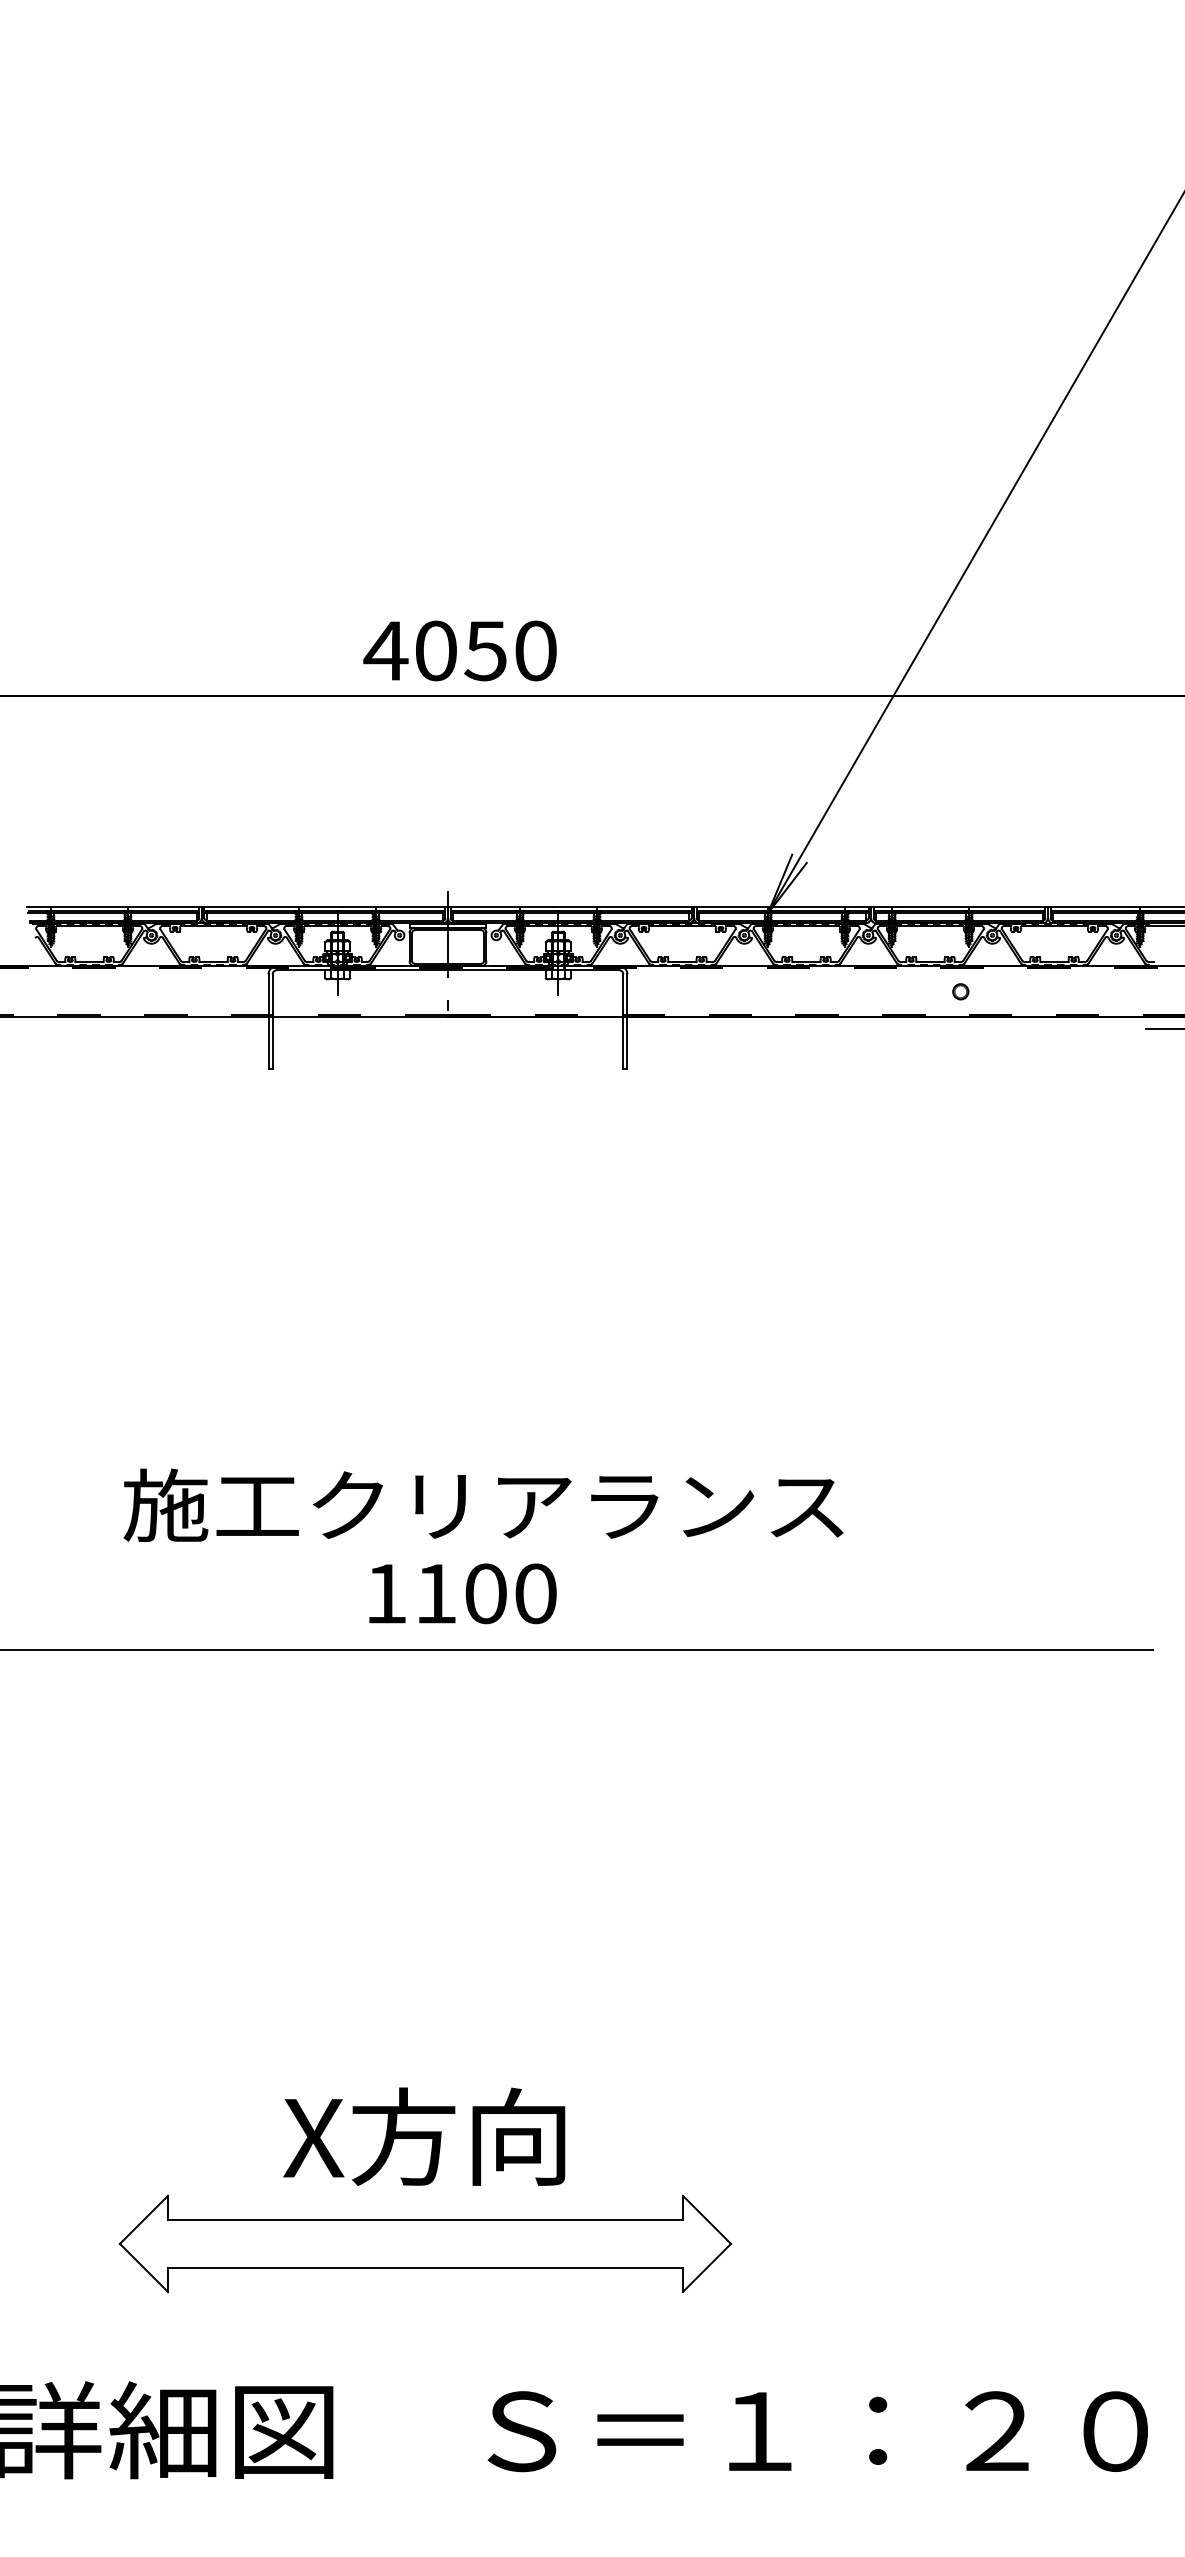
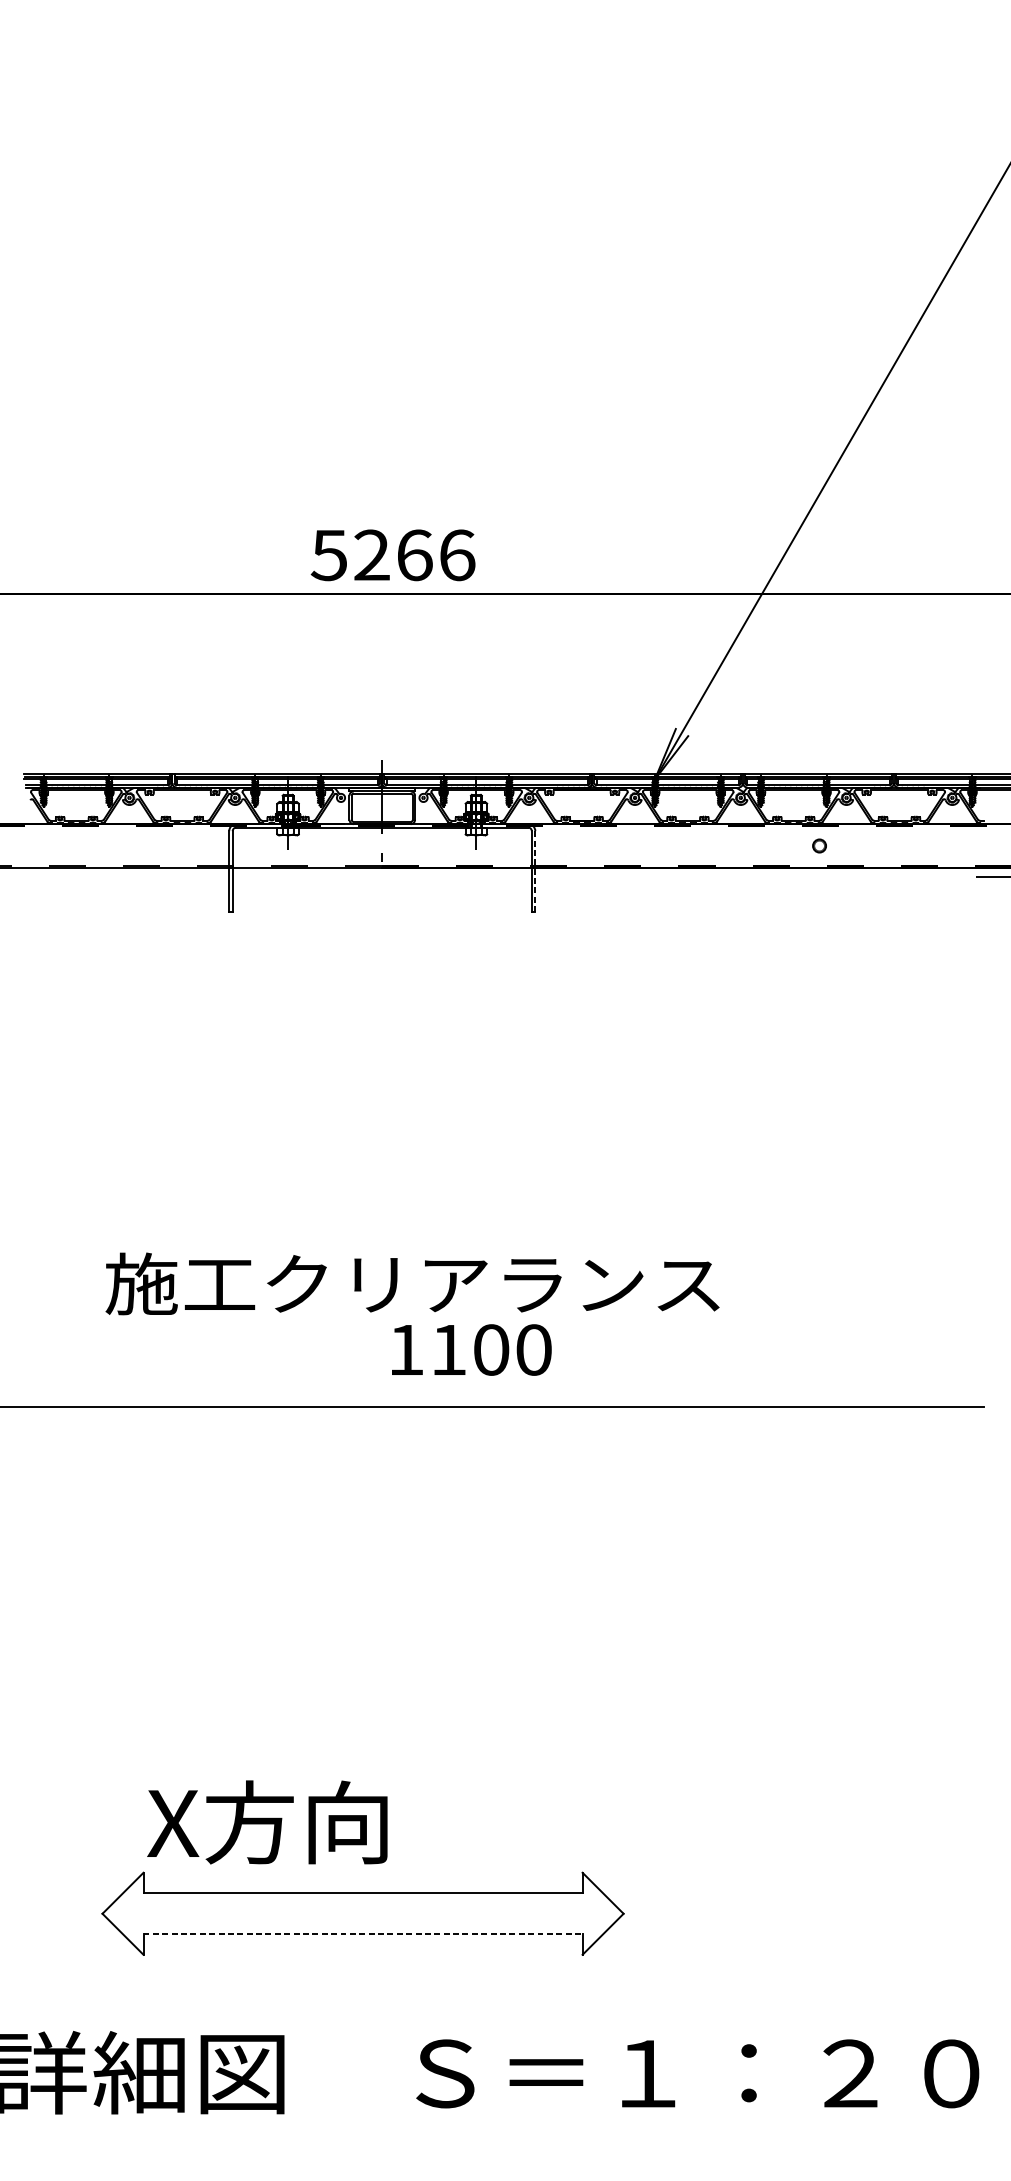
text: (460, 650) -> (392, 554), 4050 -> 5266
line: (627, 1022) -> (535, 872), solid -> dashed
text: (462, 1593) -> (471, 1349), moved
text: (424, 2136) -> (267, 1822), moved
line: (425, 2267) -> (363, 1933), solid -> dashed

